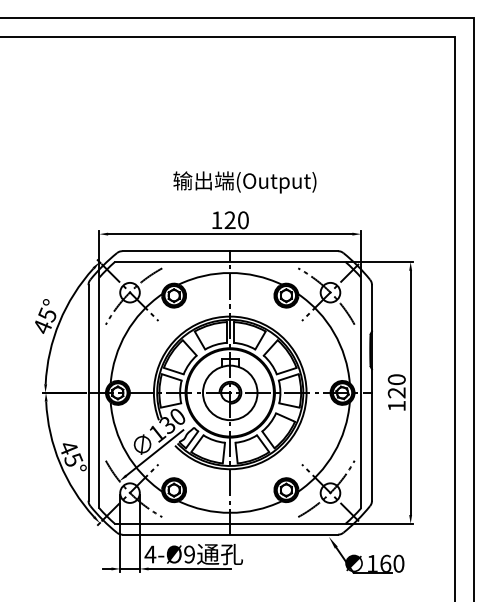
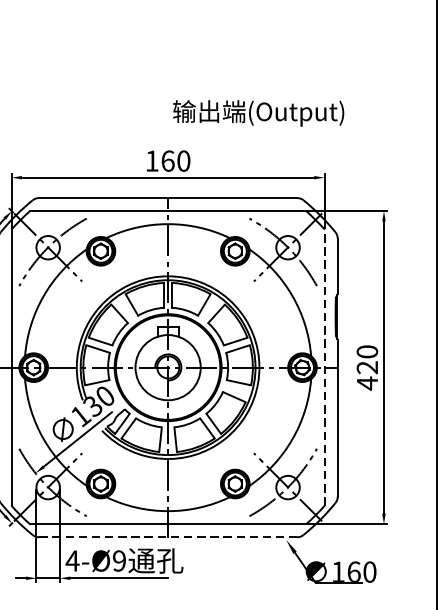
text: (244, 182) -> (258, 113), moved
text: (229, 220) -> (167, 161), 120 -> 160
line: (361, 392) -> (325, 367), solid -> dashed
text: (396, 406) -> (367, 383), 120 -> 420
line: (230, 534) -> (168, 537), solid -> dashed

